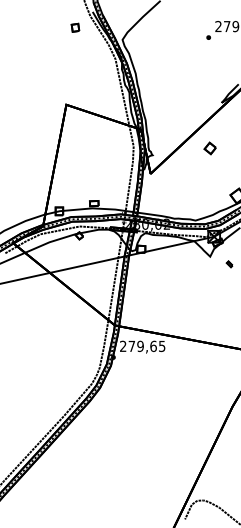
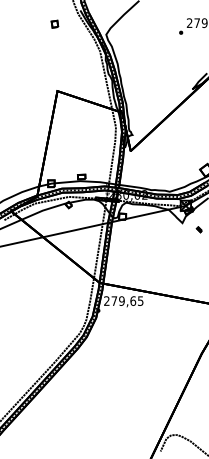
part: (75, 27) -> (54, 23), moved
part: (209, 148) -> (181, 129), removed

